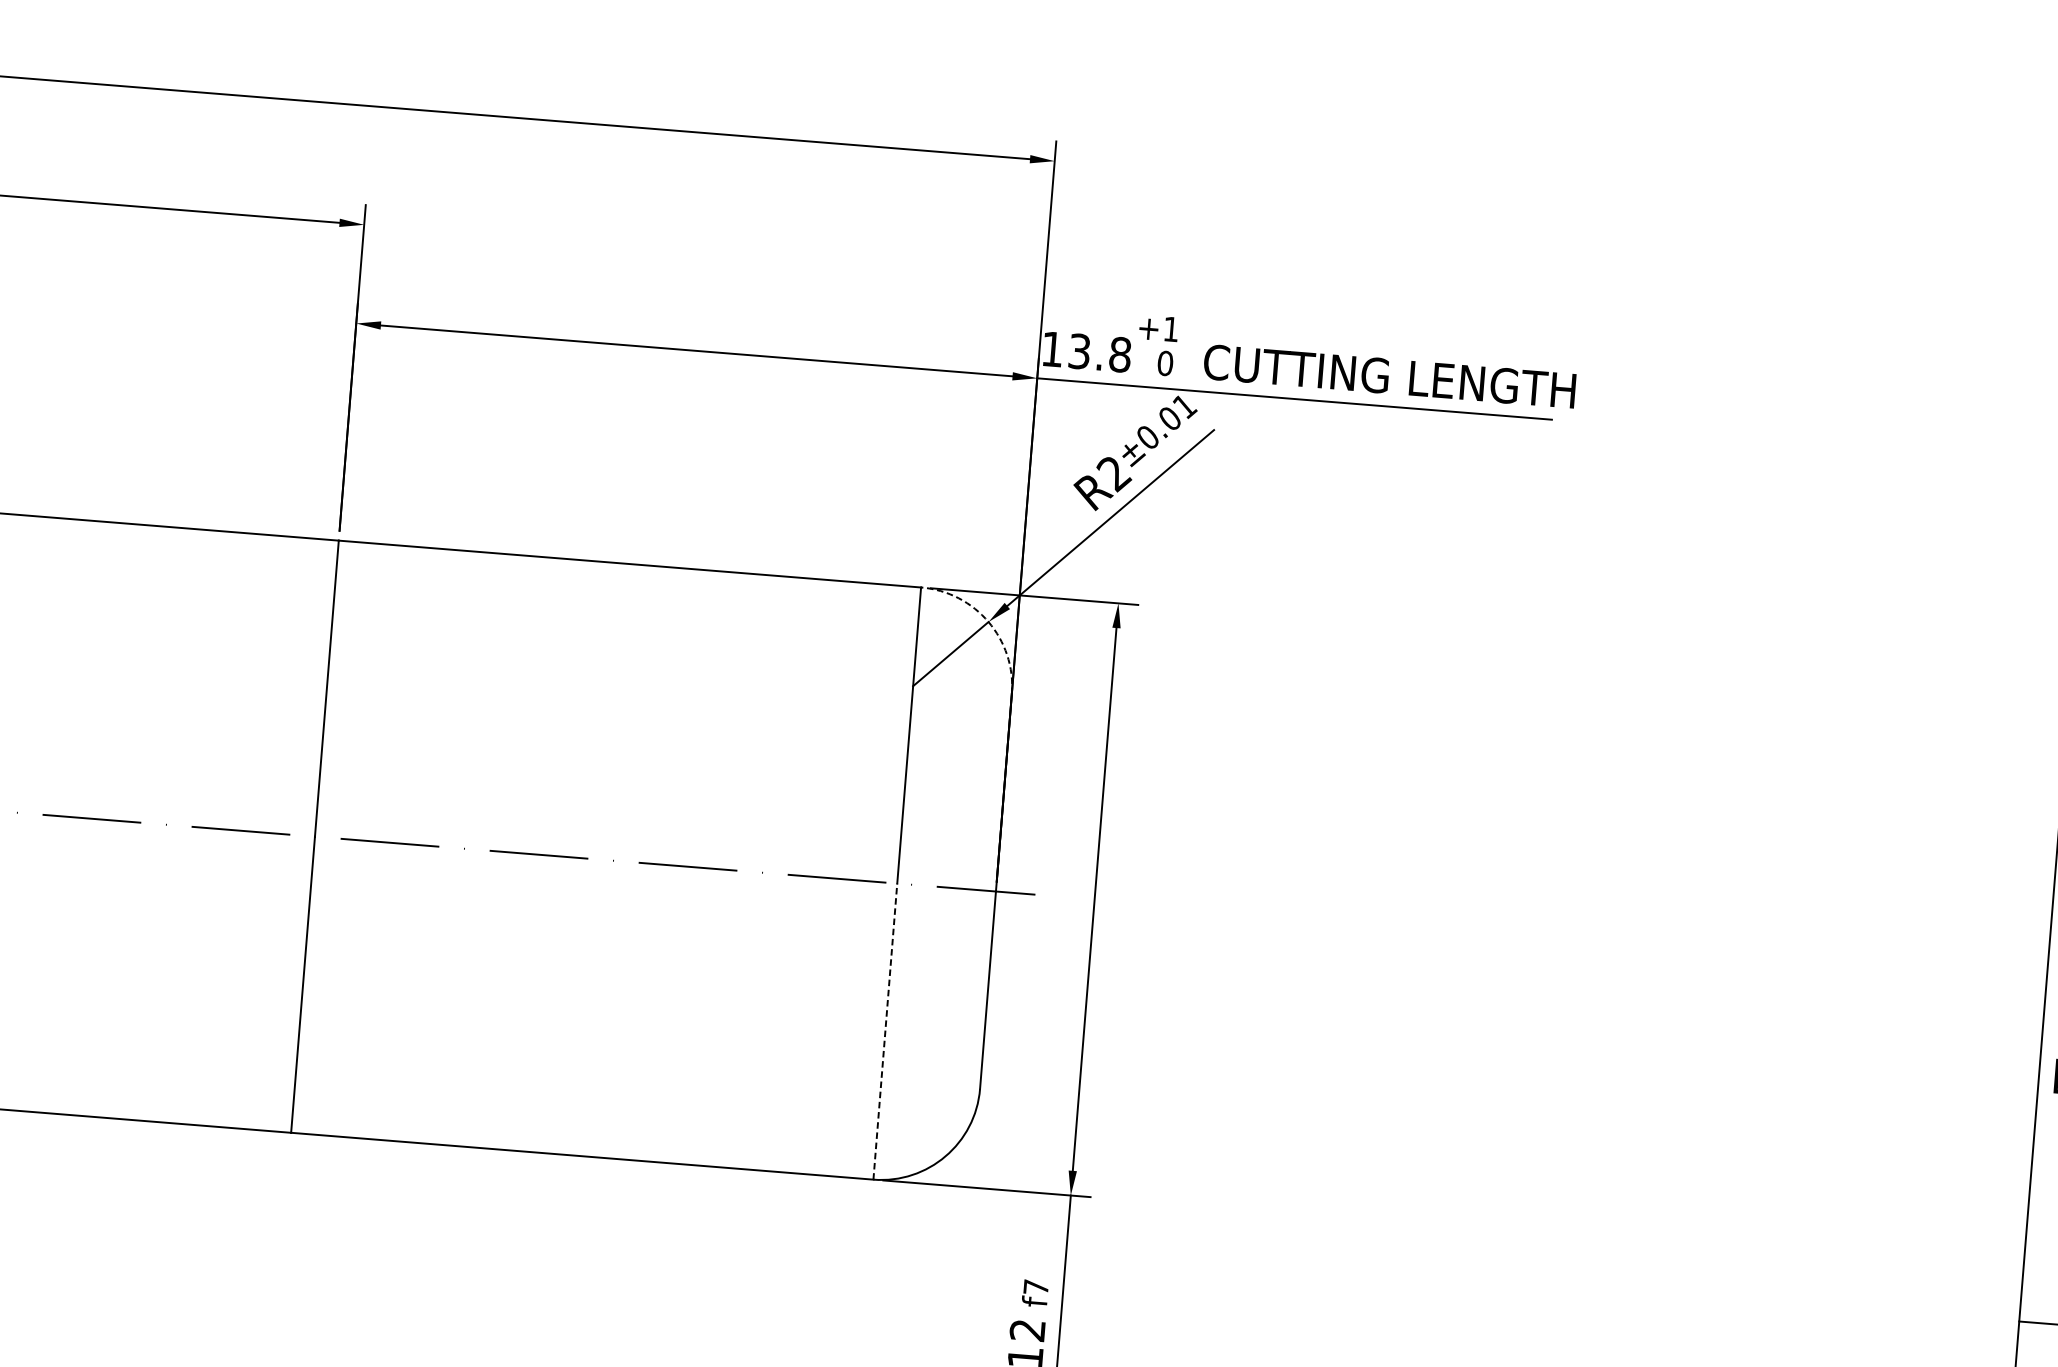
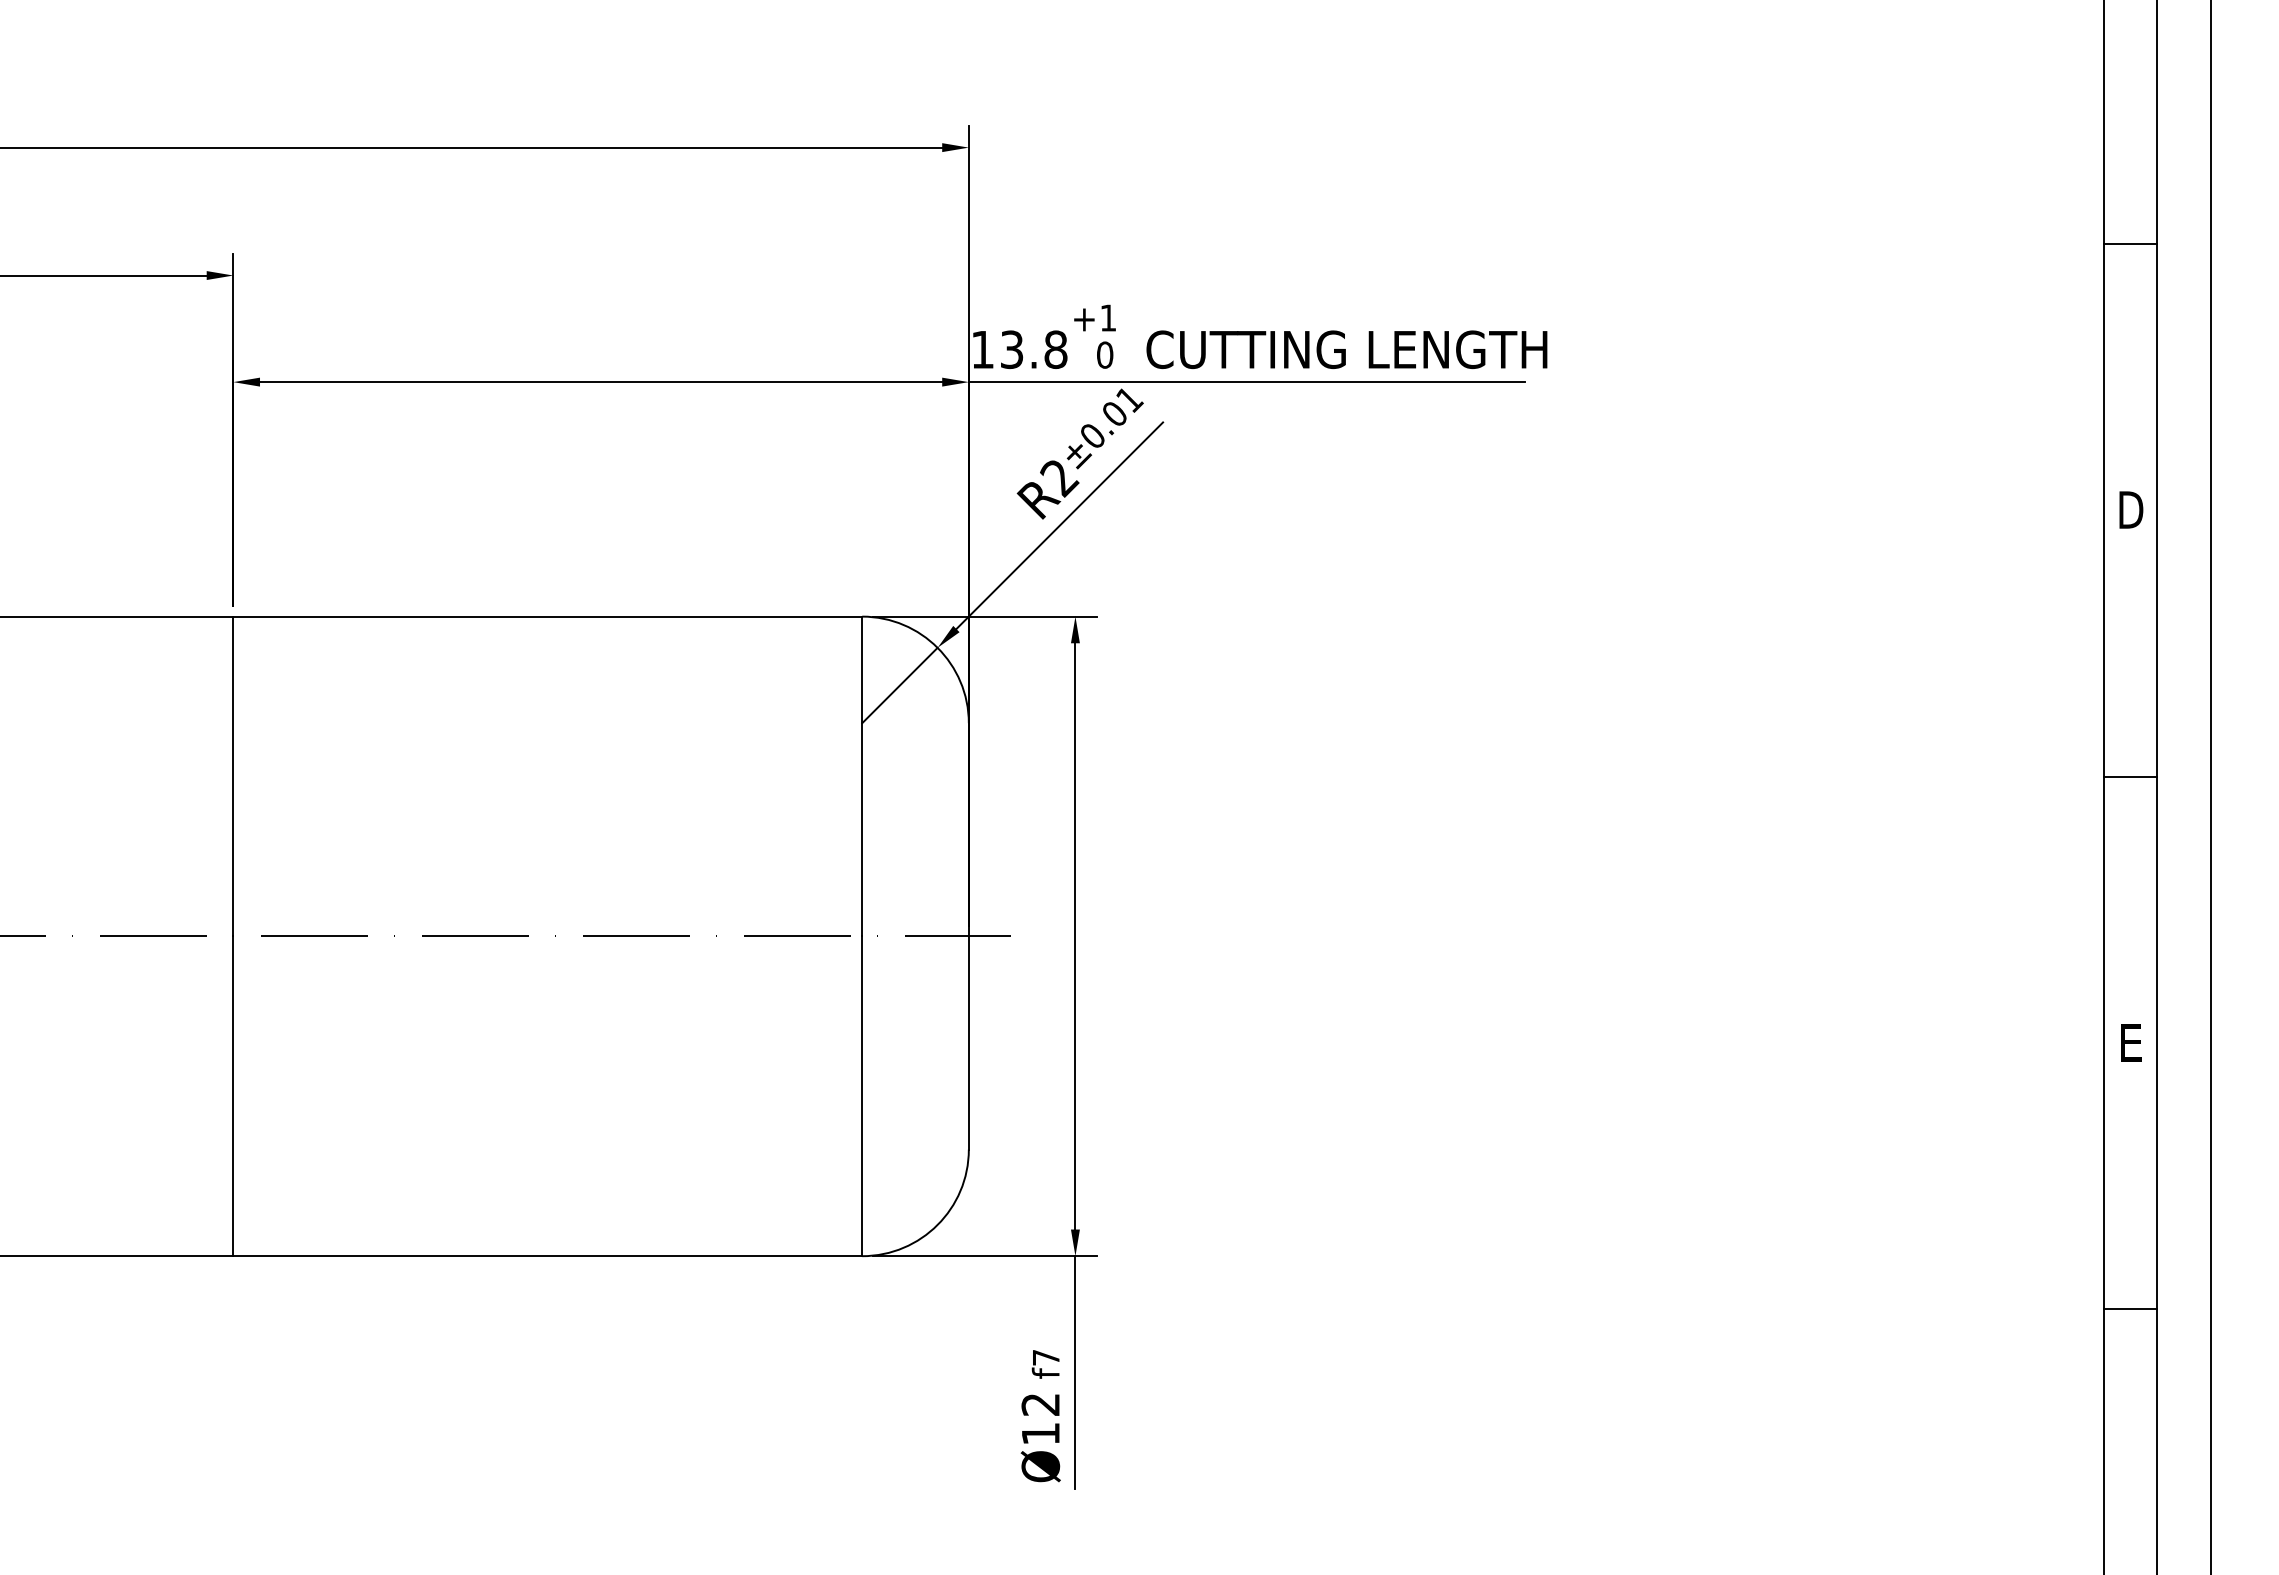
arc: (988, 621) -> (937, 647), dashed -> solid
line: (885, 1031) -> (862, 1096), dashed -> solid

